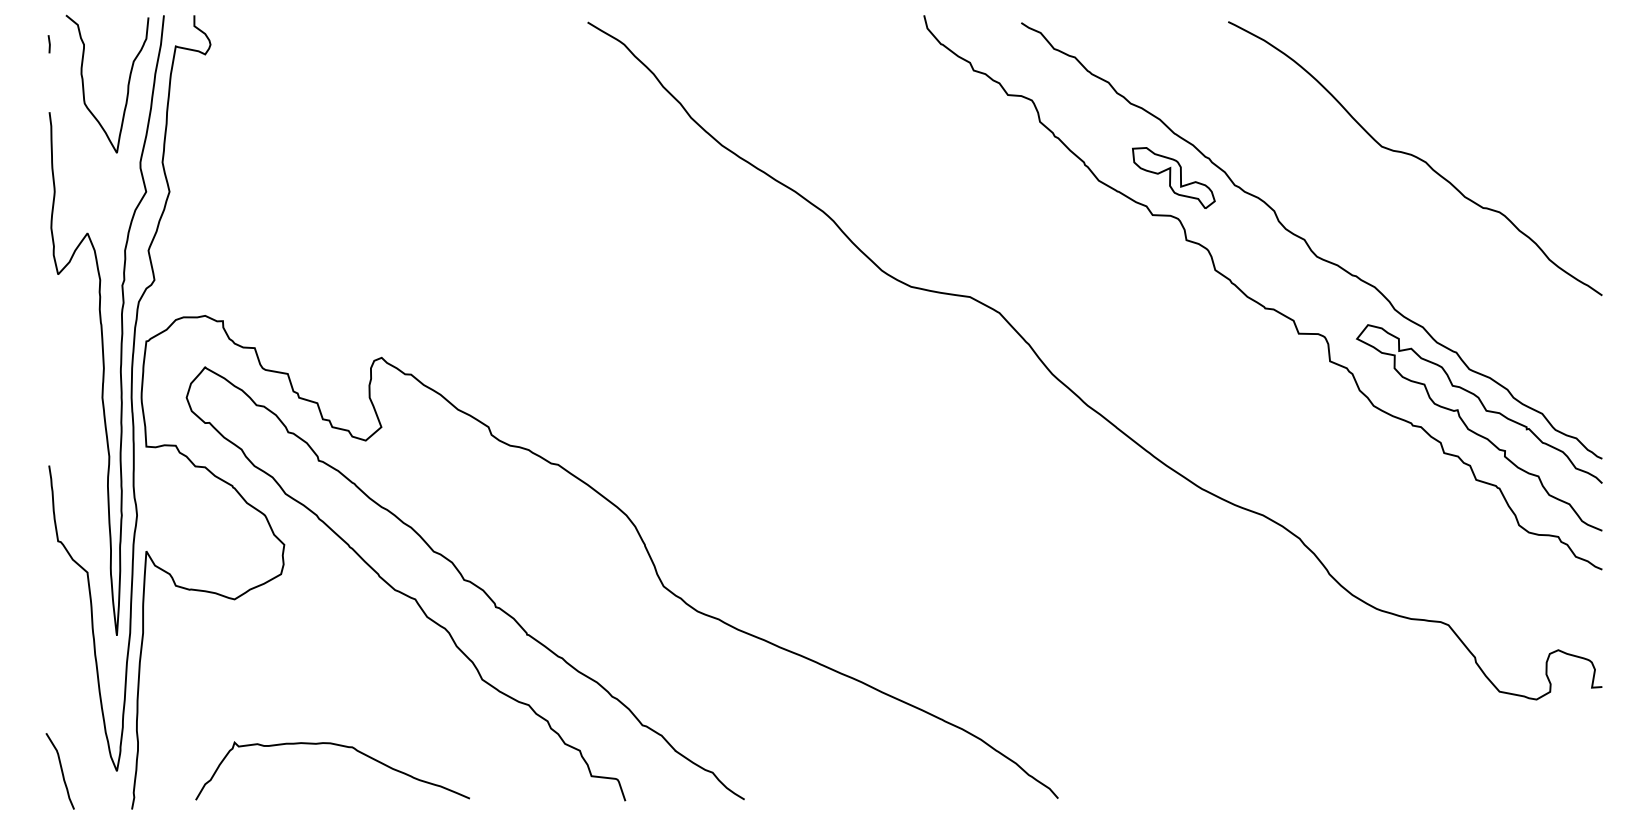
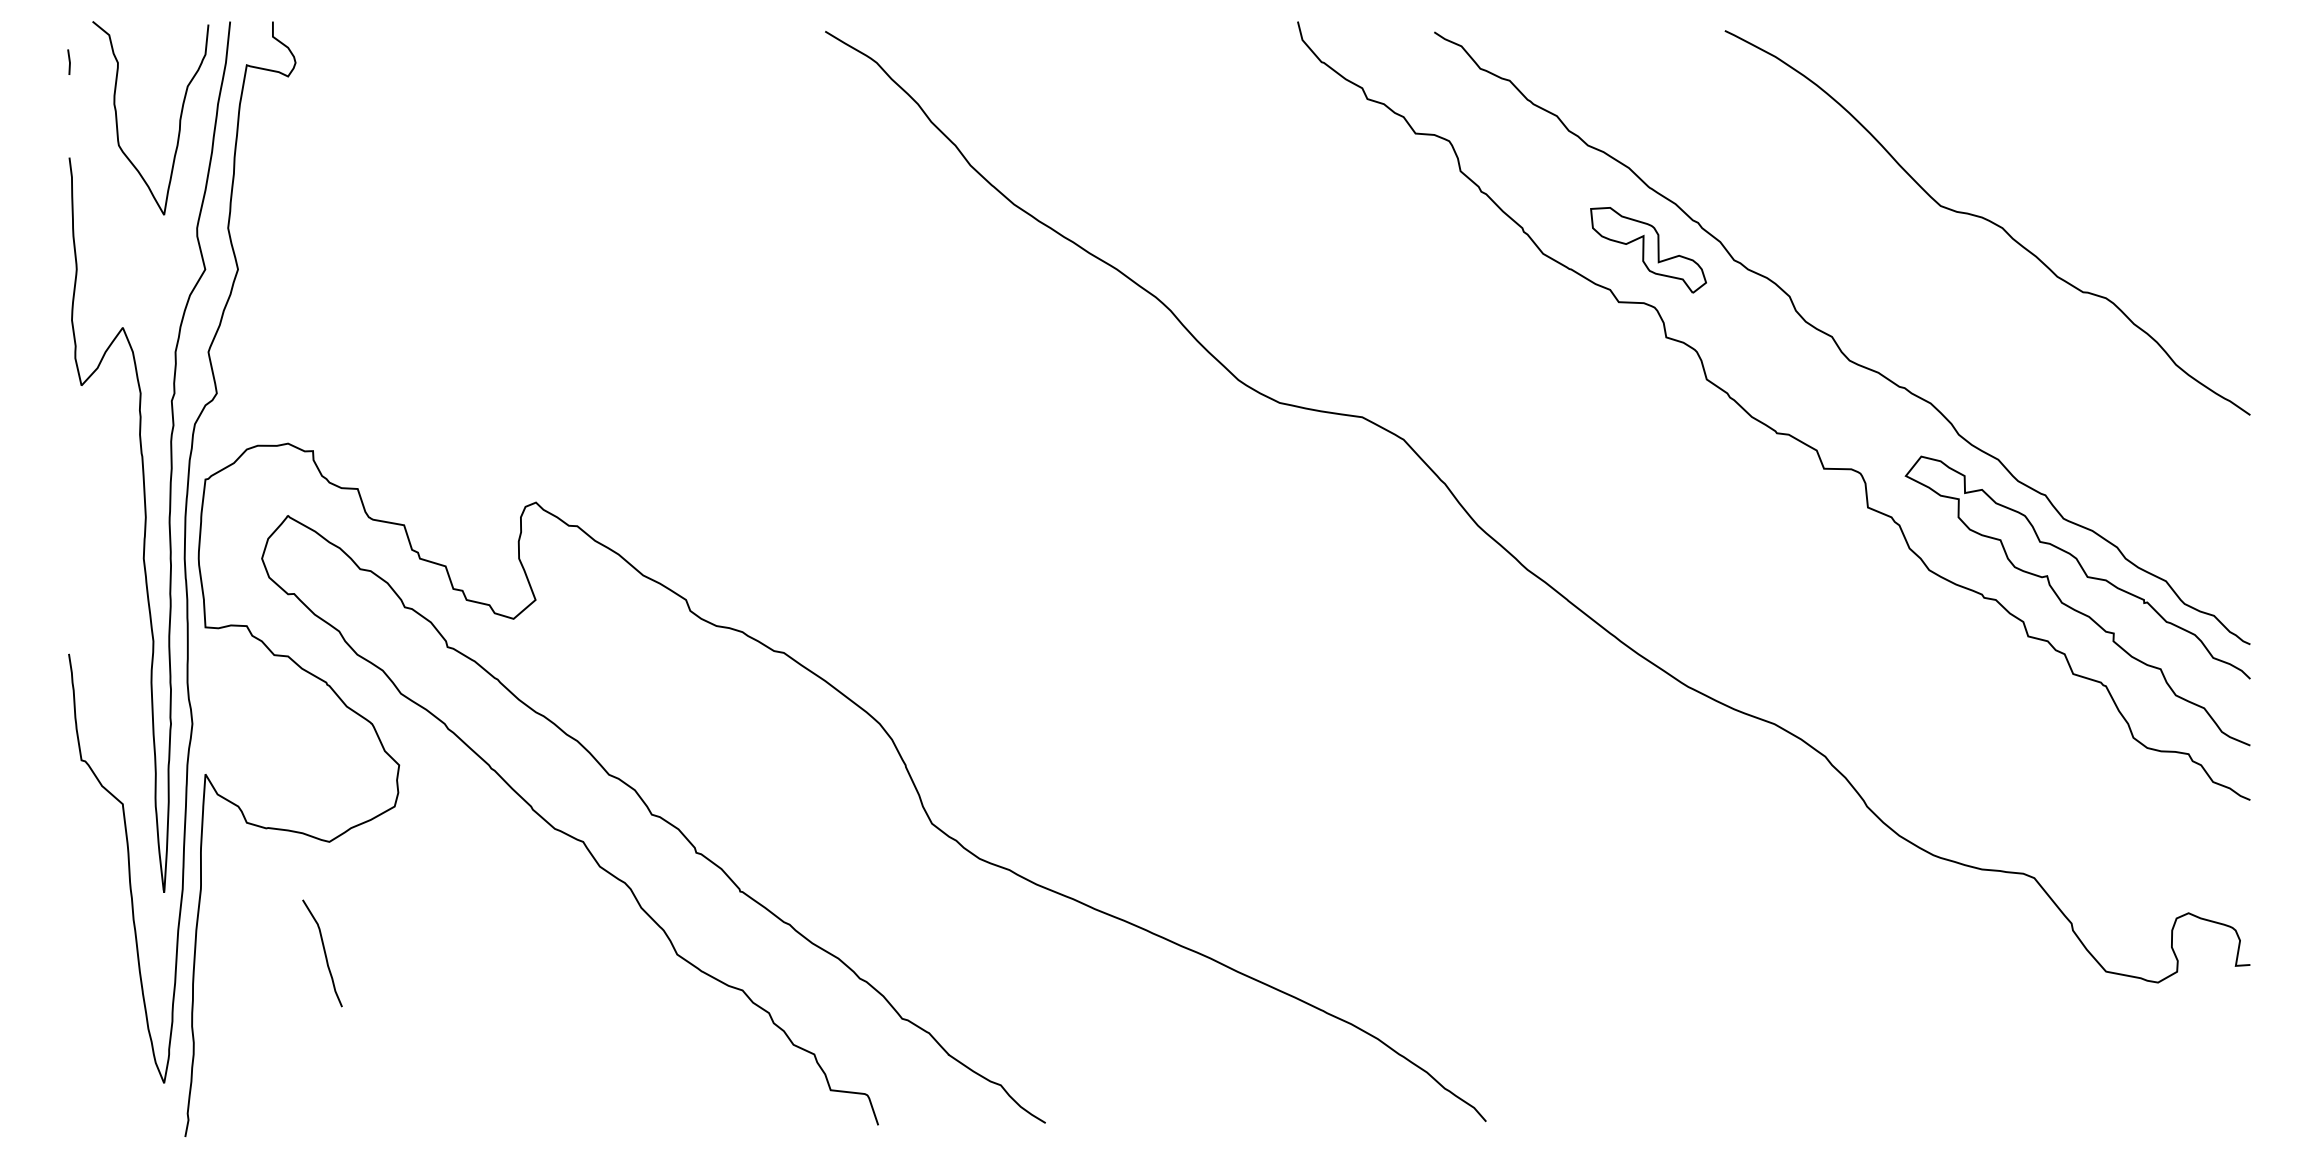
curve: (337, 745) -> (474, 1047), removed
curve: (61, 771) -> (324, 953), moved

